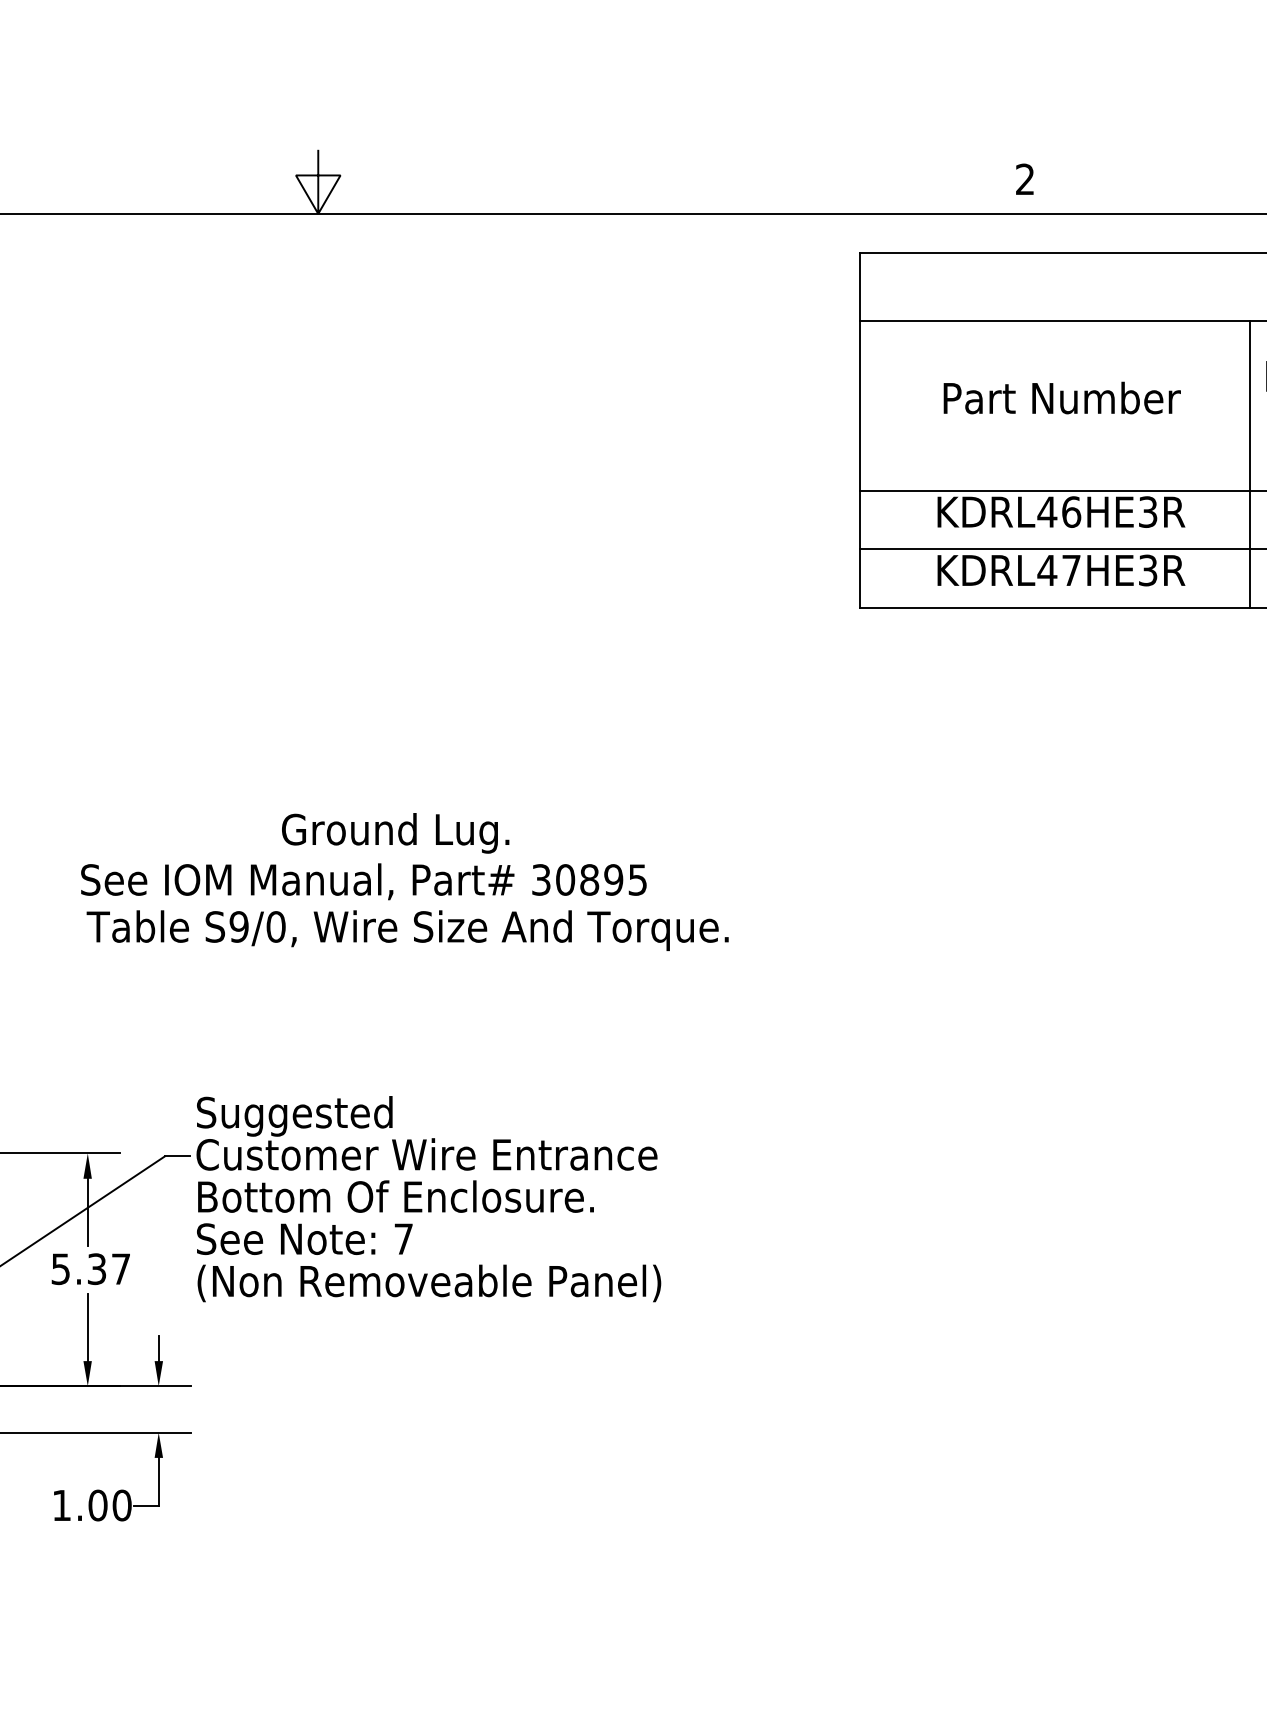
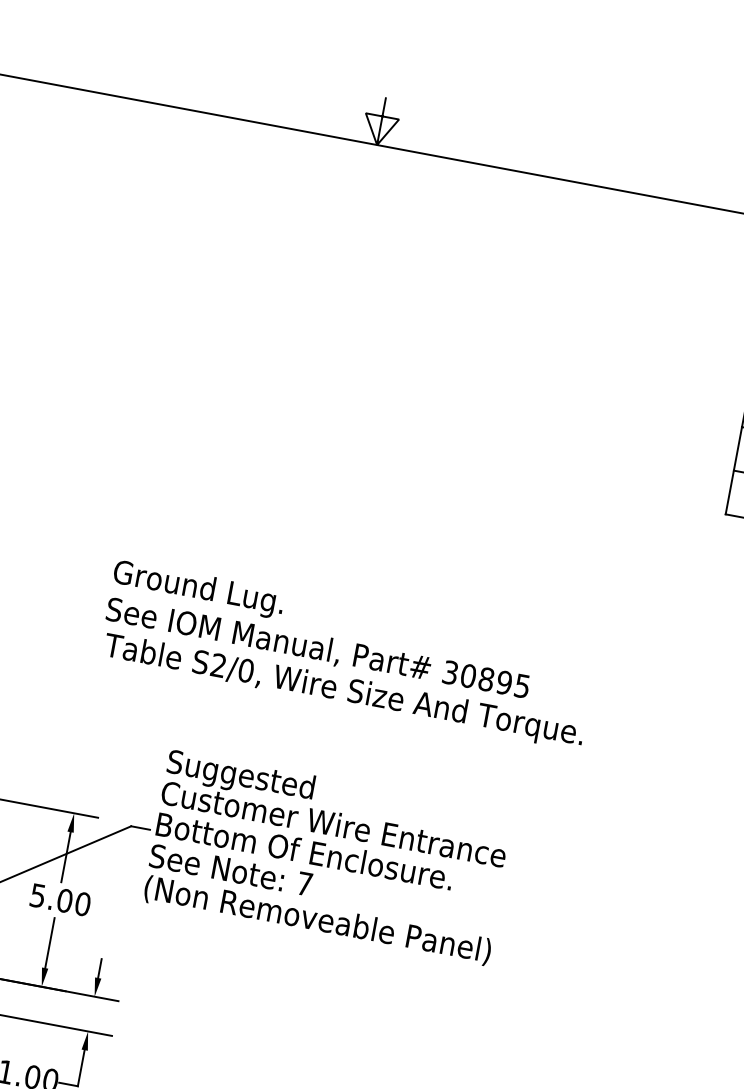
text: (395, 833) -> (198, 589), moved
text: (238, 926) -> (218, 665), S9/0, -> S2/0,
text: (428, 1199) -> (328, 857), moved
text: (108, 1269) -> (73, 902), 5.37 -> 5.00

